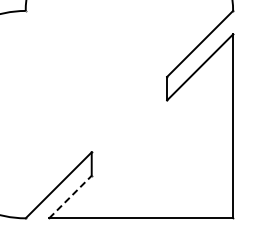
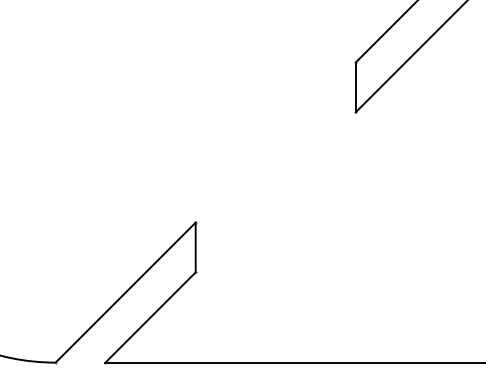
line: (70, 196) -> (150, 316), dashed -> solid

